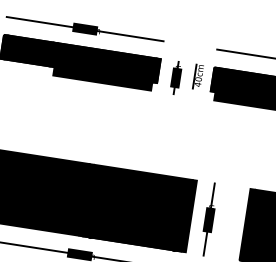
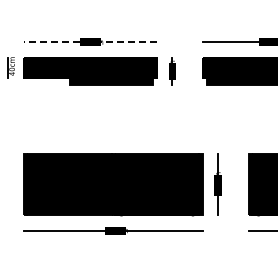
line: (85, 29) -> (90, 42), solid -> dashed
part: (198, 76) -> (190, 67), removed

